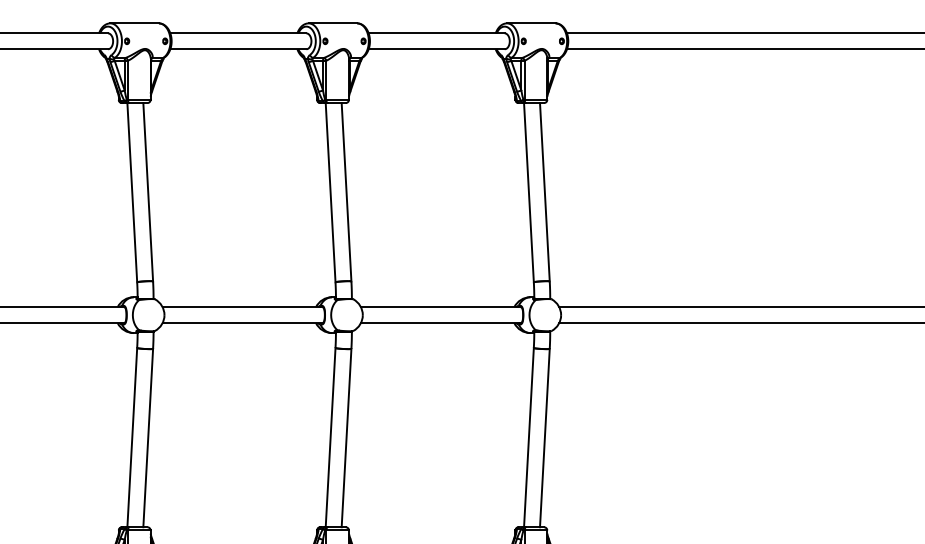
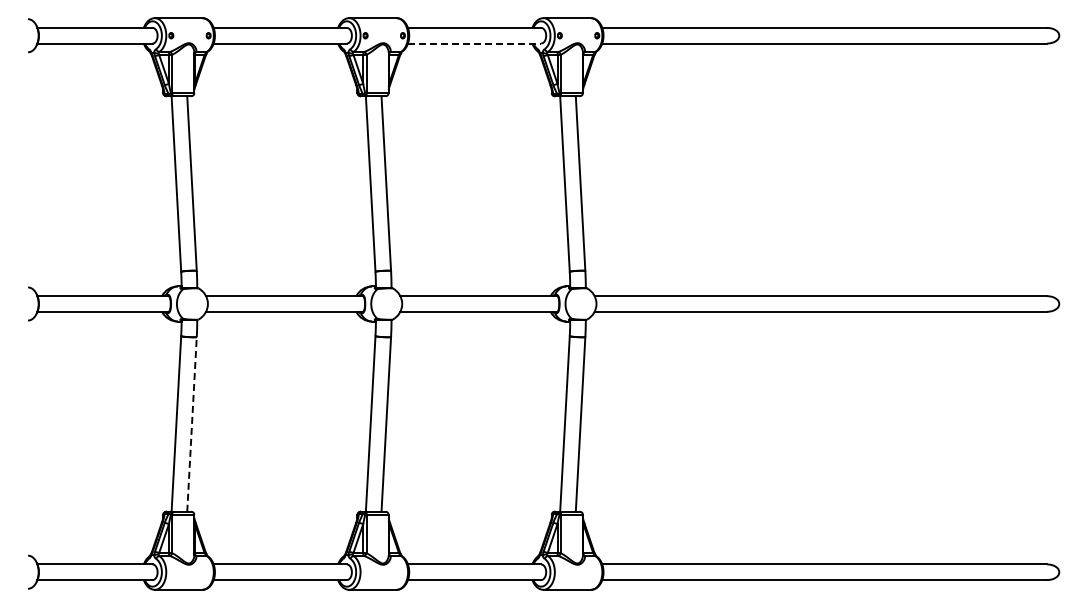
line: (436, 49) -> (474, 43), solid -> dashed
line: (148, 437) -> (192, 423), solid -> dashed

